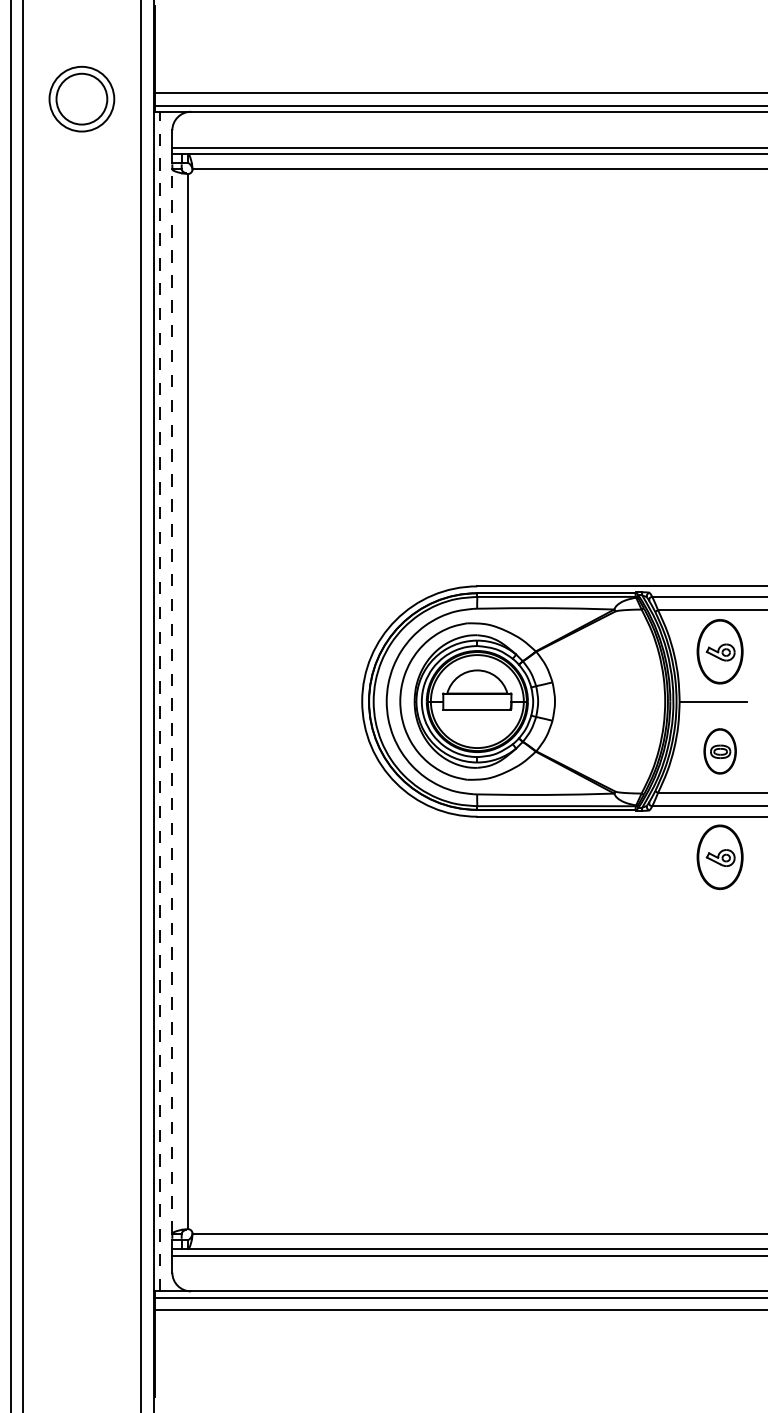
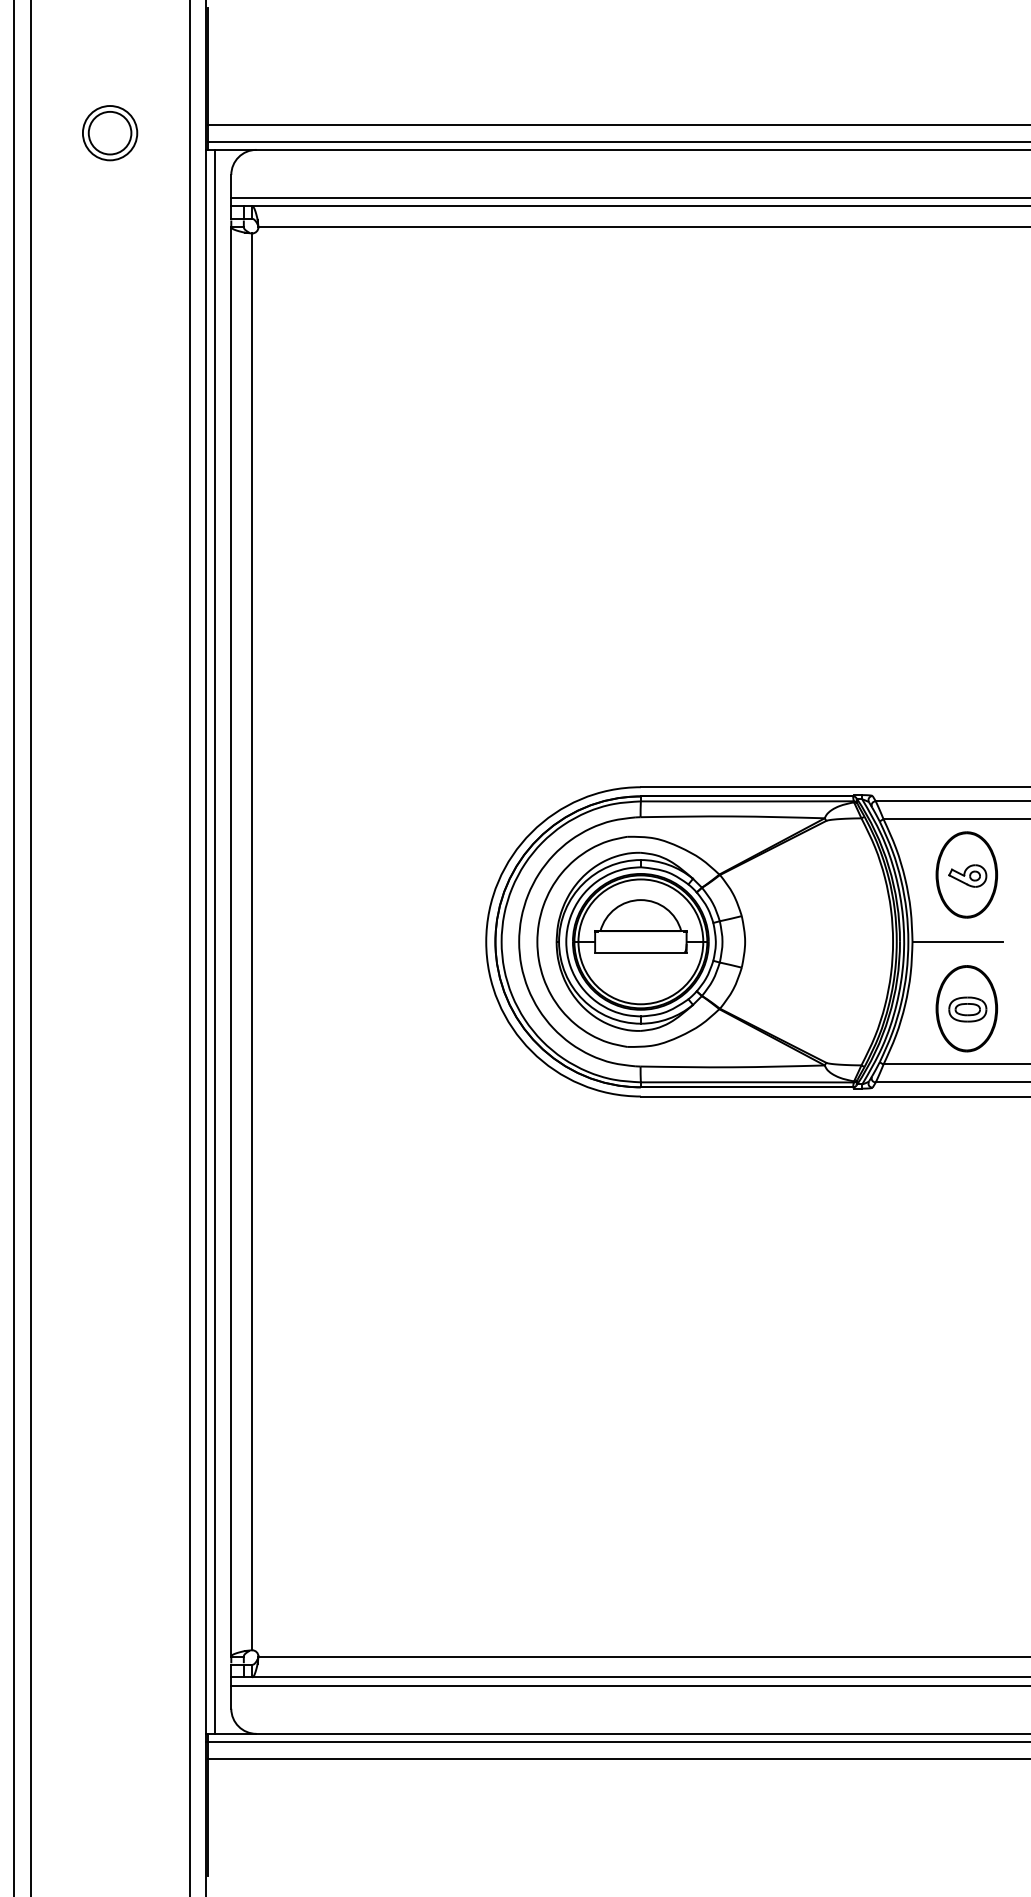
part: (82, 99) -> (110, 133), size x0.62
line: (159, 701) -> (214, 941), dashed -> solid
line: (172, 701) -> (231, 941), dashed -> solid
part: (719, 751) -> (966, 1008), size x1.43
part: (719, 856) -> (966, 1150), removed

